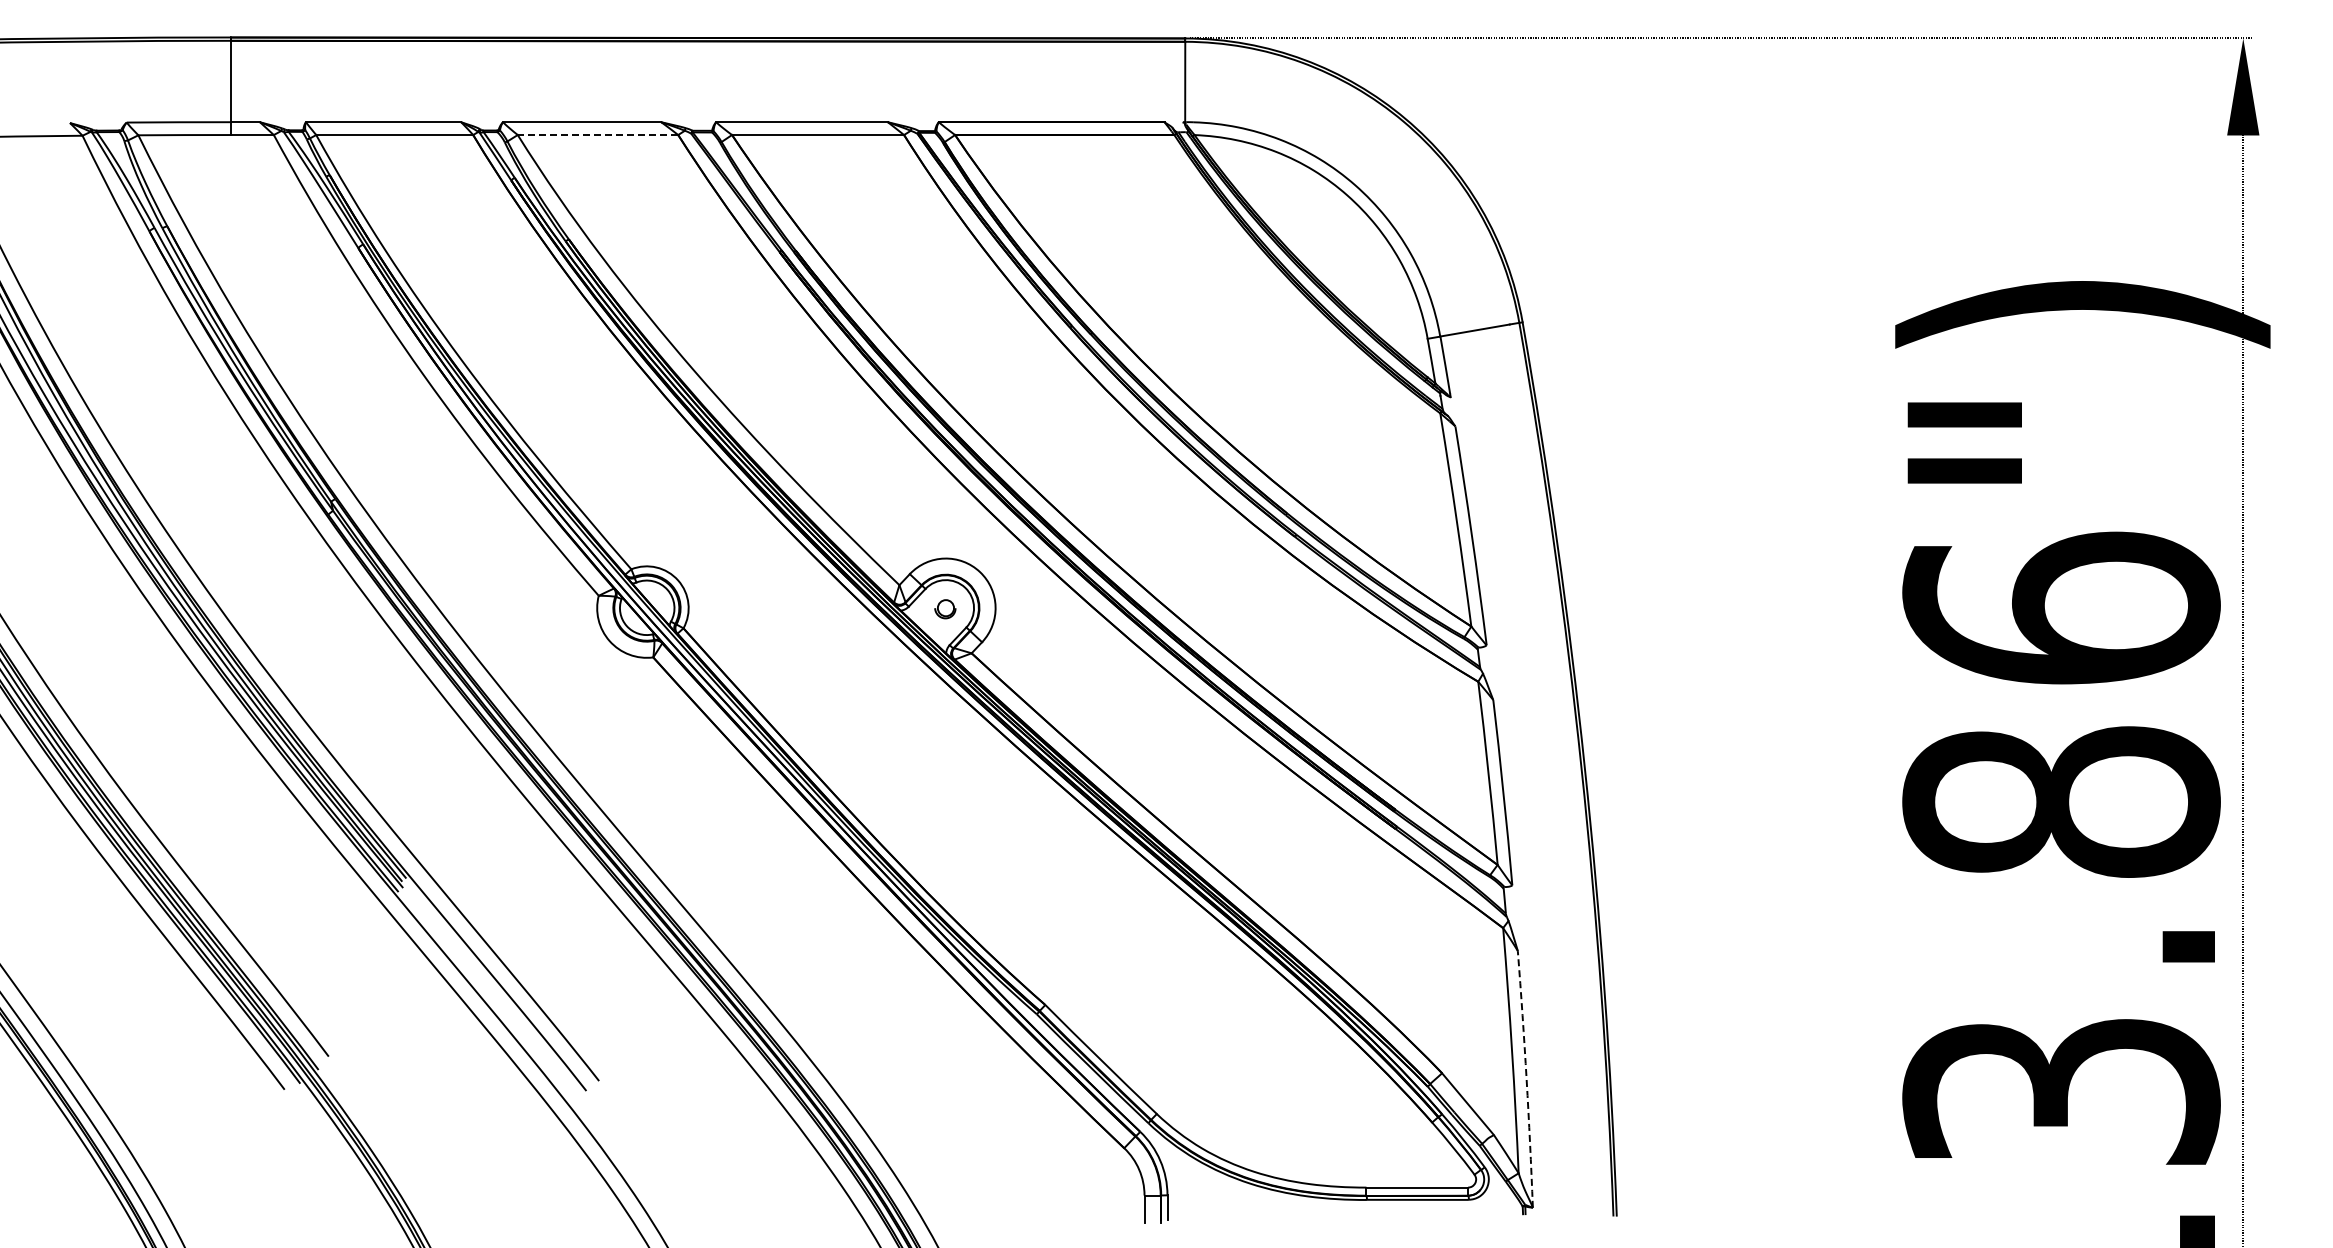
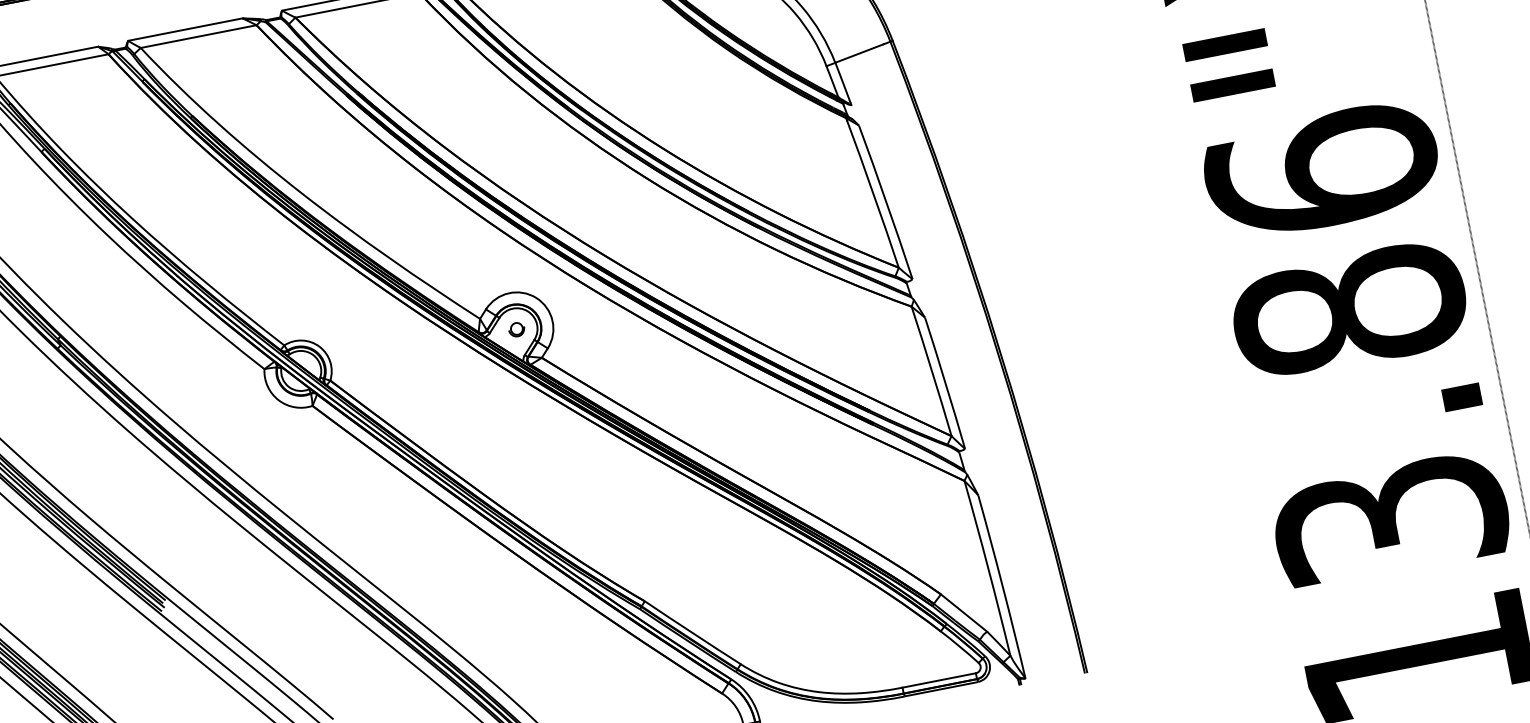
line: (597, 135) -> (198, 37), dashed -> solid
arc: (1526, 1079) -> (1002, 586), dashed -> solid

